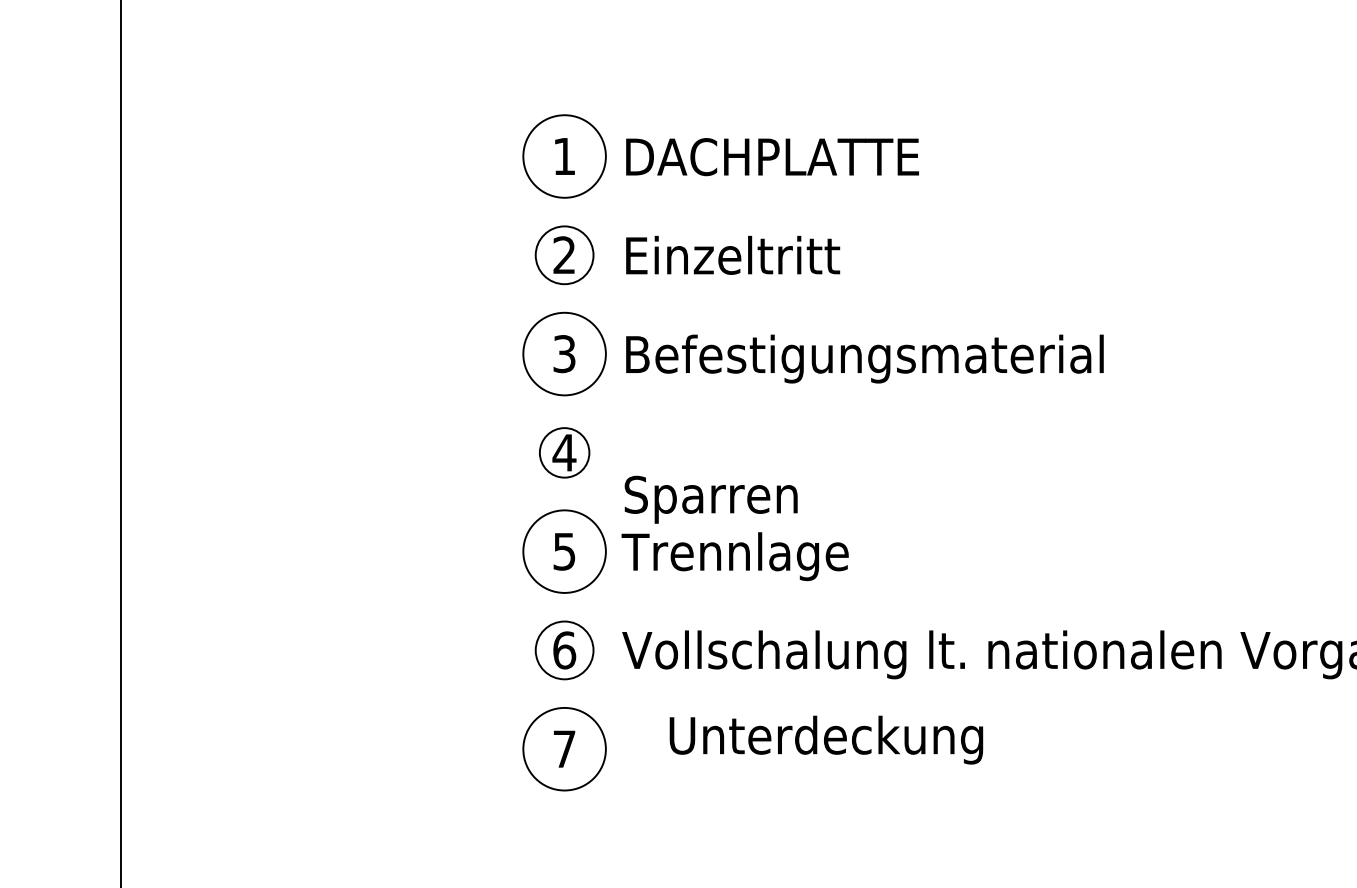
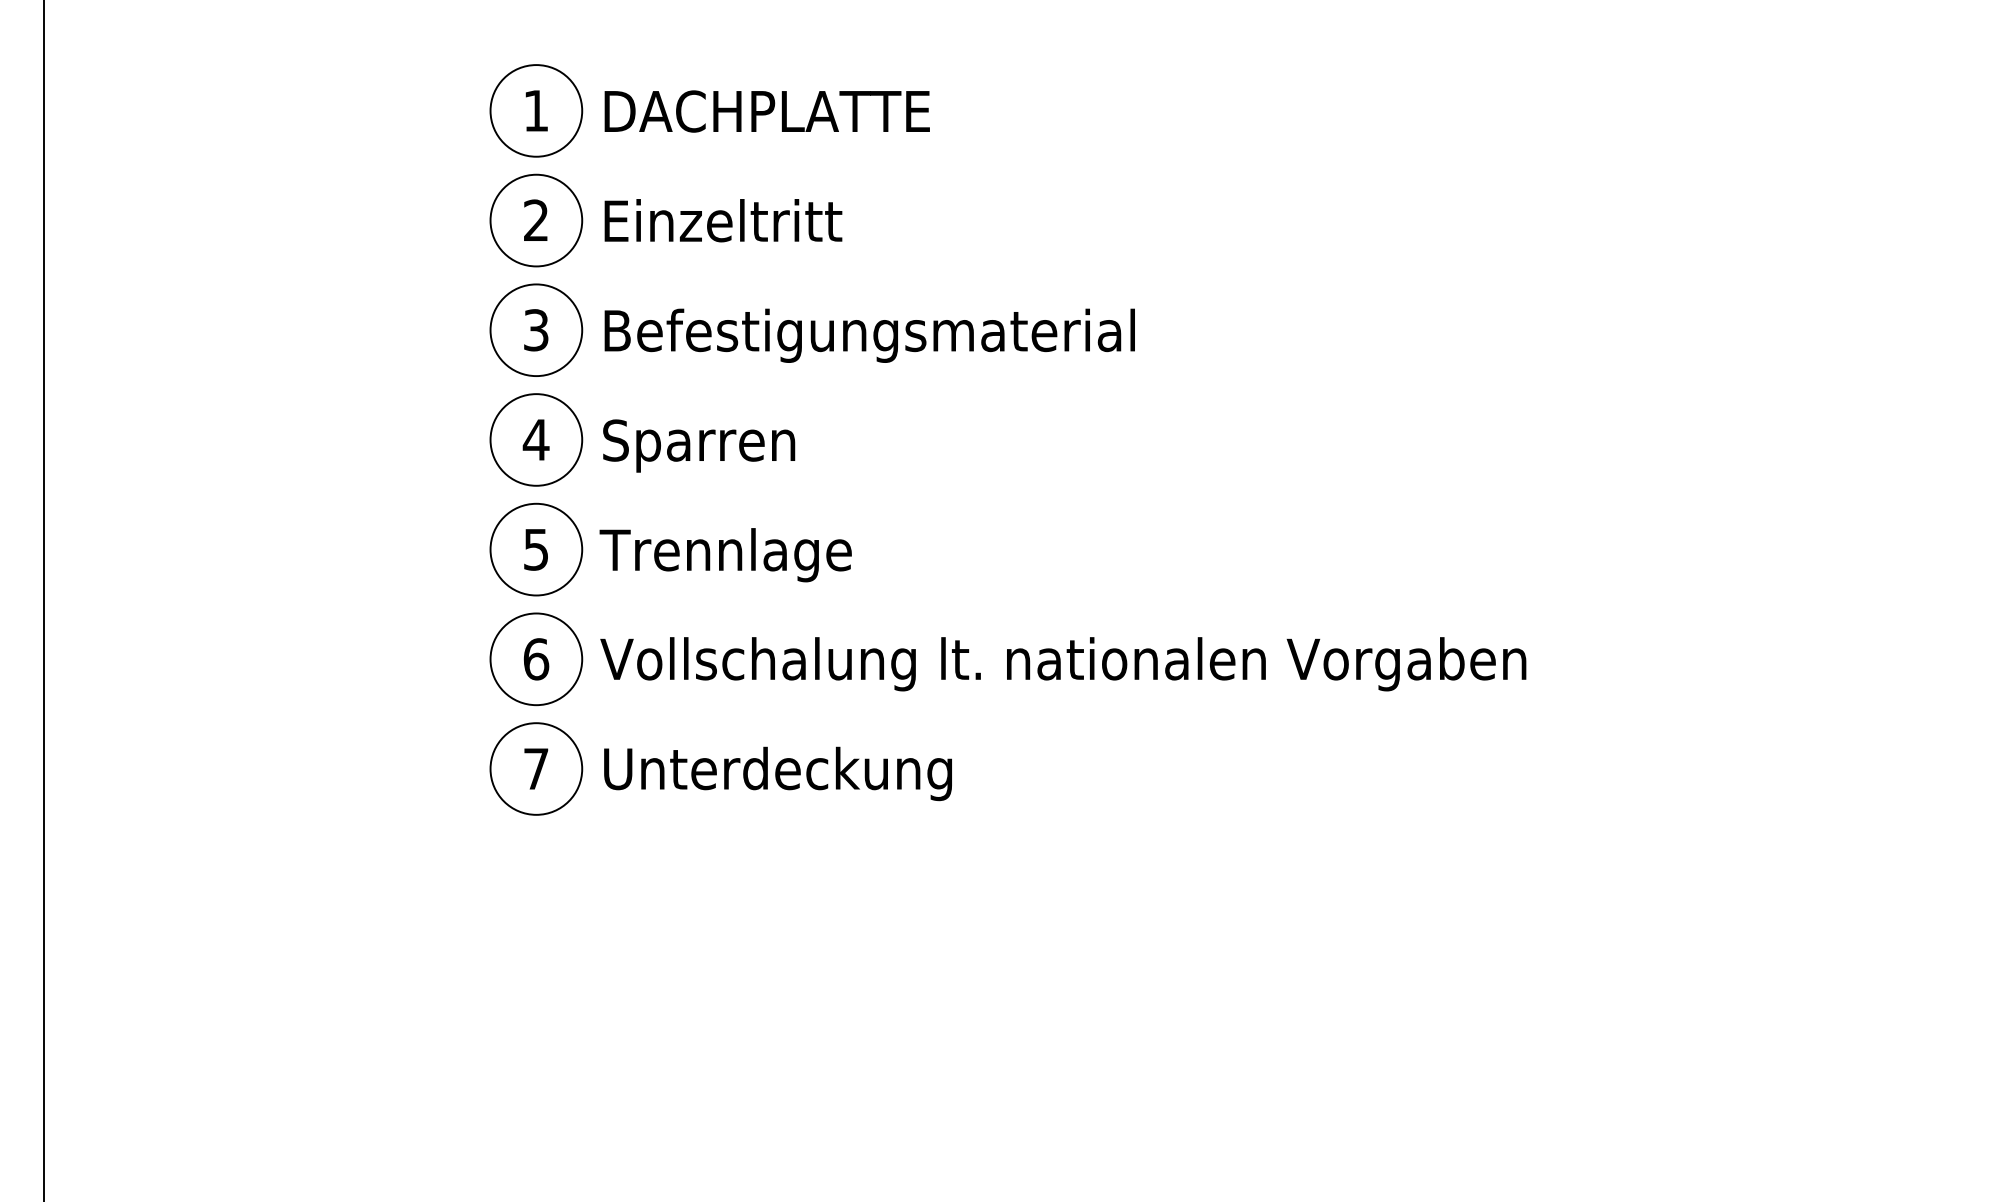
circle: (564, 255) -> (536, 220), size x1.43
circle: (564, 452) -> (536, 439), size x1.67
text: (711, 499) -> (699, 445), moved
circle: (564, 650) -> (536, 659), size x1.43
text: (825, 739) -> (777, 773), moved

